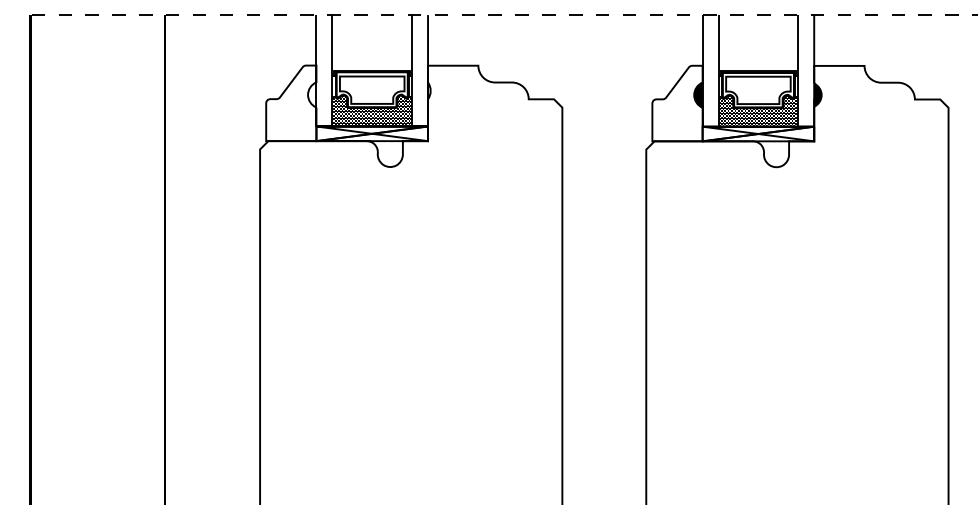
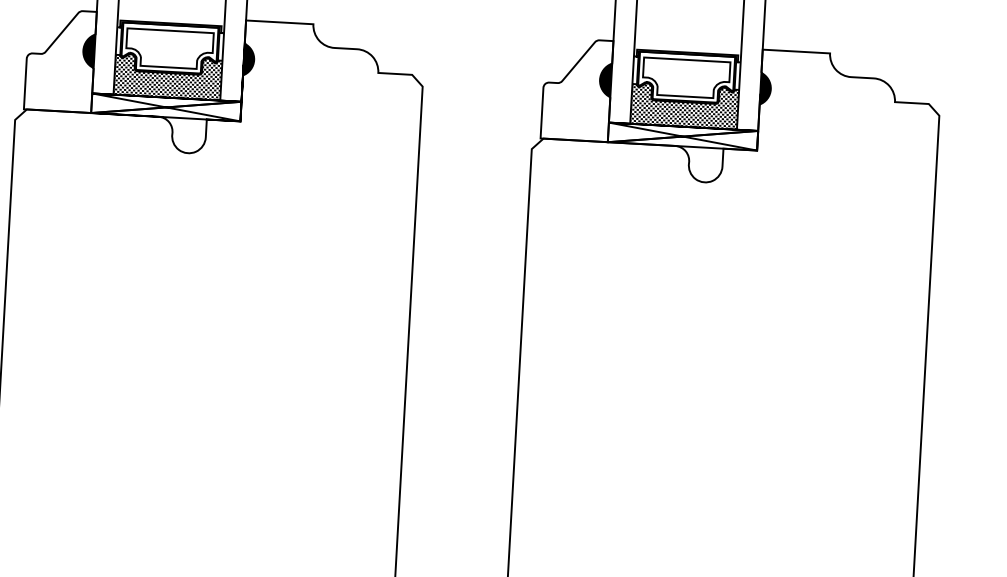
fill: (312, 94) -> (89, 50), added
fill: (432, 94) -> (249, 59), added

